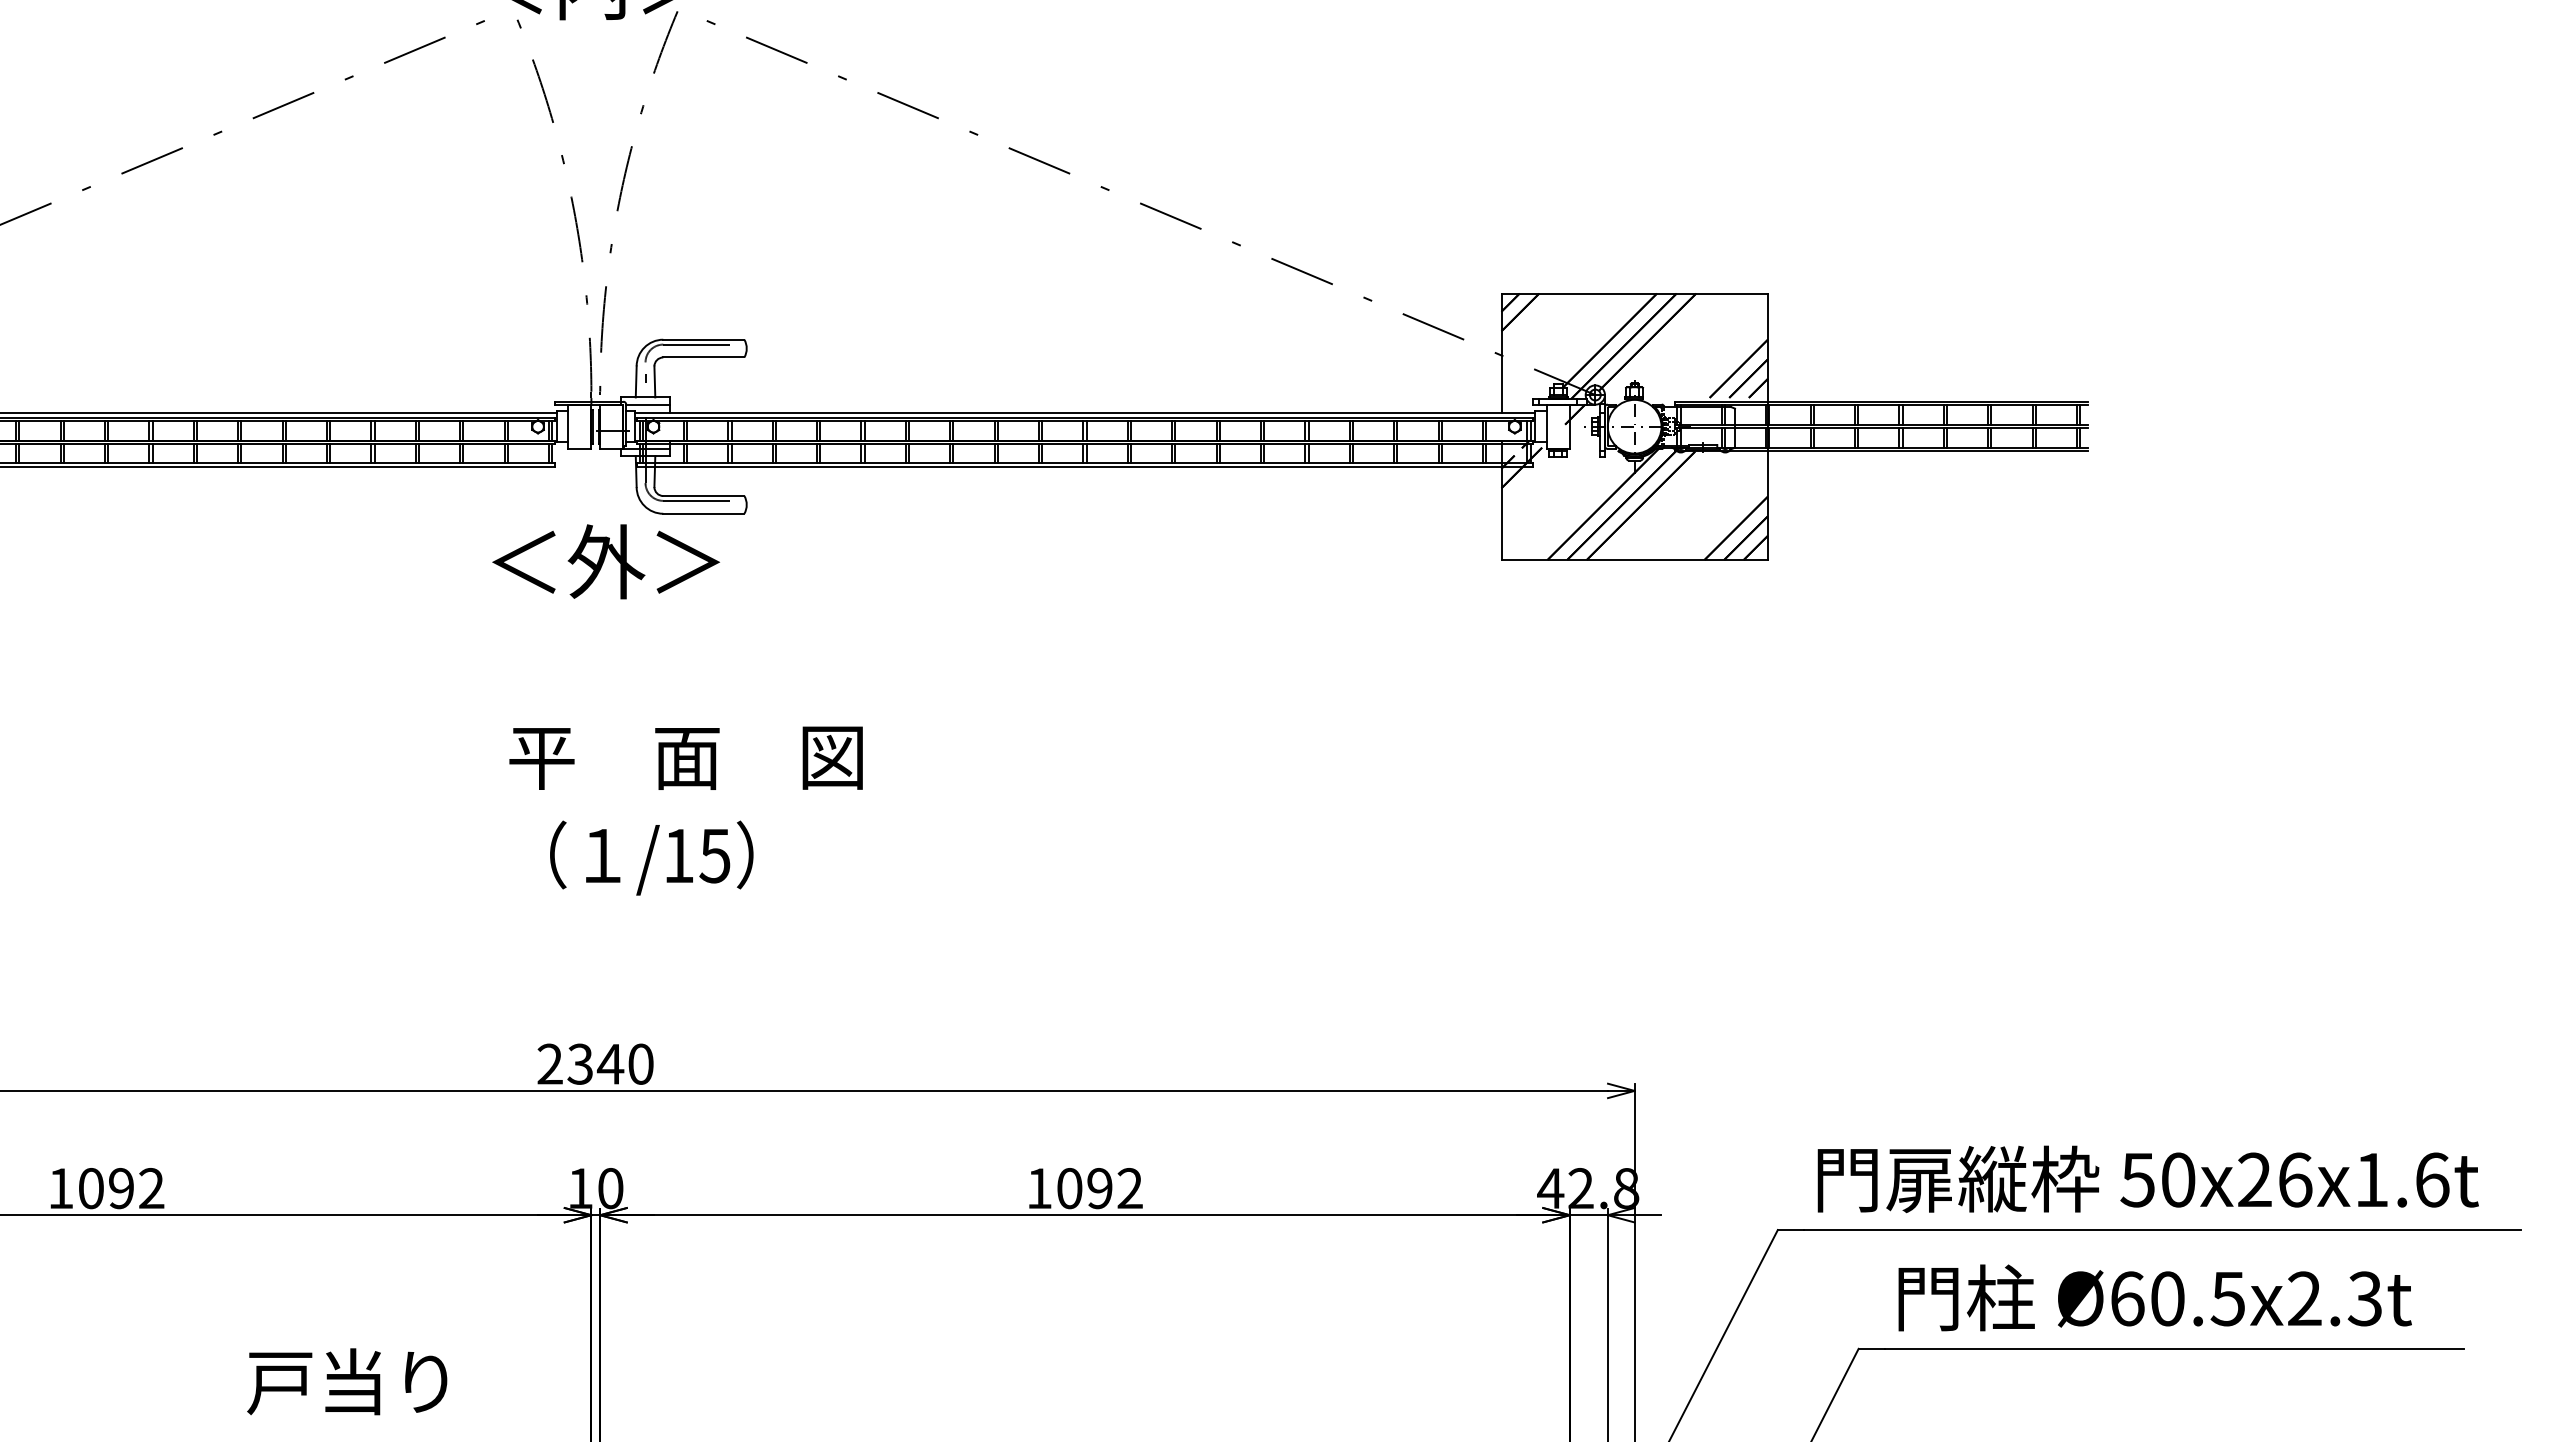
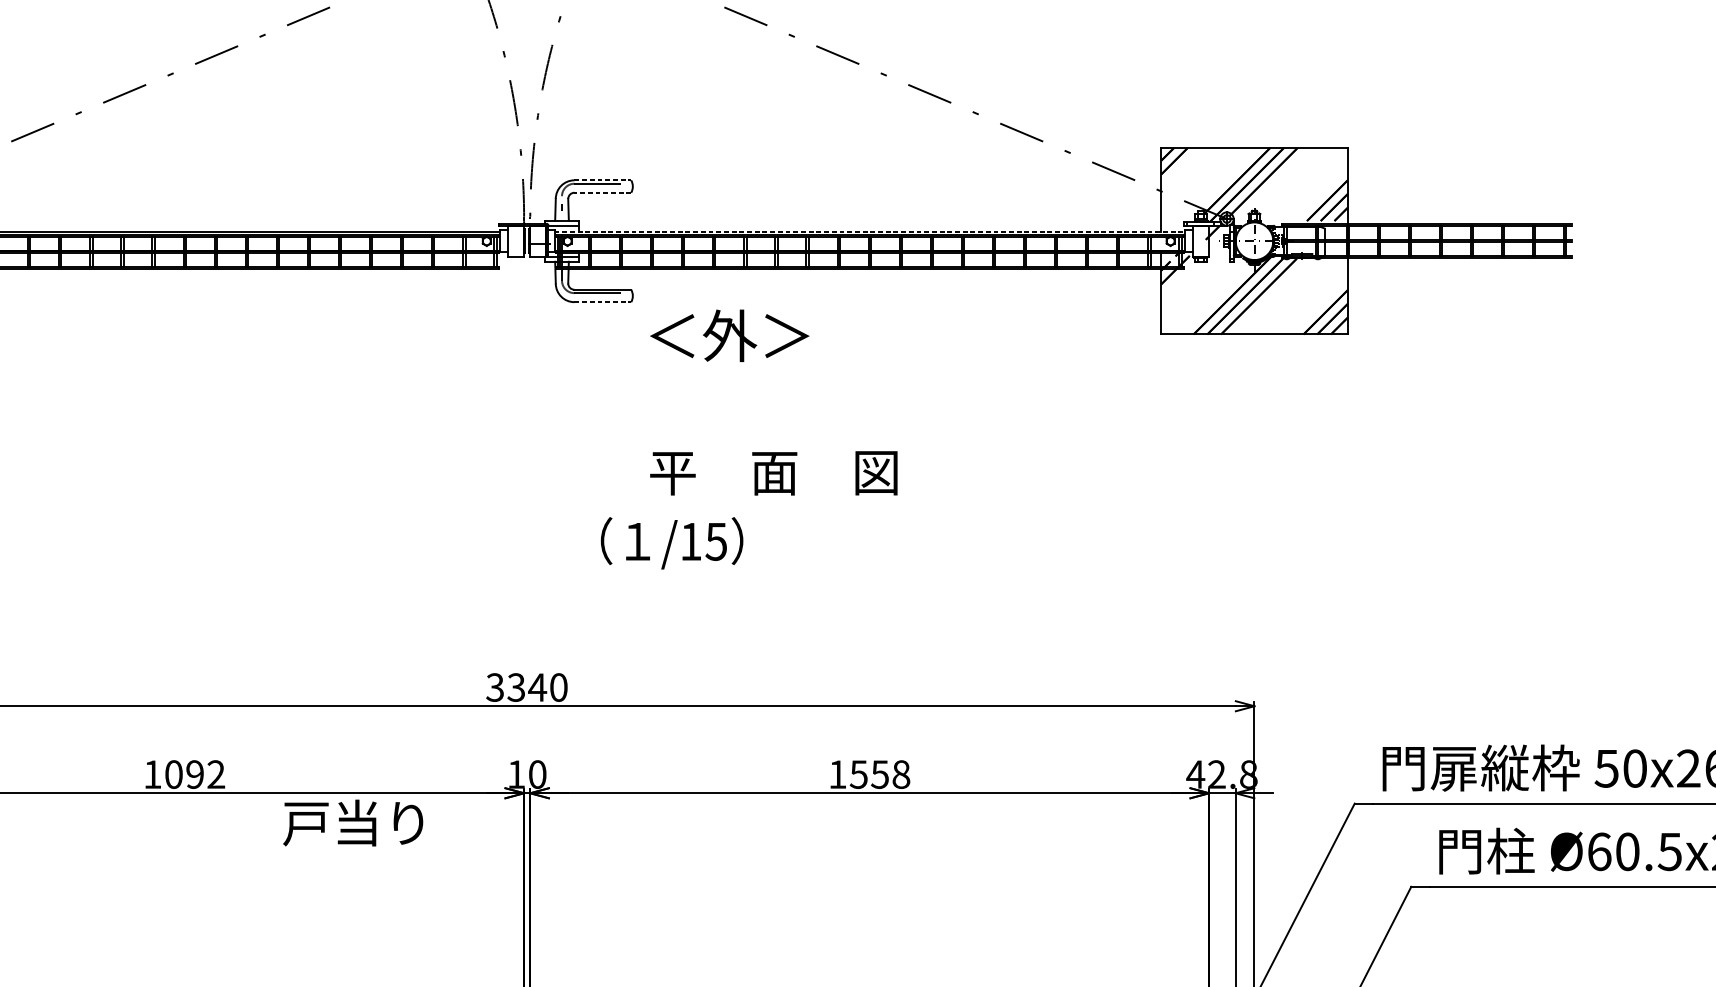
line: (703, 339) -> (602, 180), solid -> dashed
line: (703, 357) -> (602, 192), solid -> dashed
line: (1085, 412) -> (870, 231), solid -> dashed
line: (703, 513) -> (602, 301), solid -> dashed
text: (605, 561) -> (729, 335), moved
text: (685, 757) -> (773, 472), moved
text: (651, 857) -> (671, 542), moved
text: (549, 1063) -> (494, 687), 2340 -> 3340
text: (1099, 1188) -> (879, 774), 1092 -> 1558
text: (347, 1381) -> (353, 822), moved

